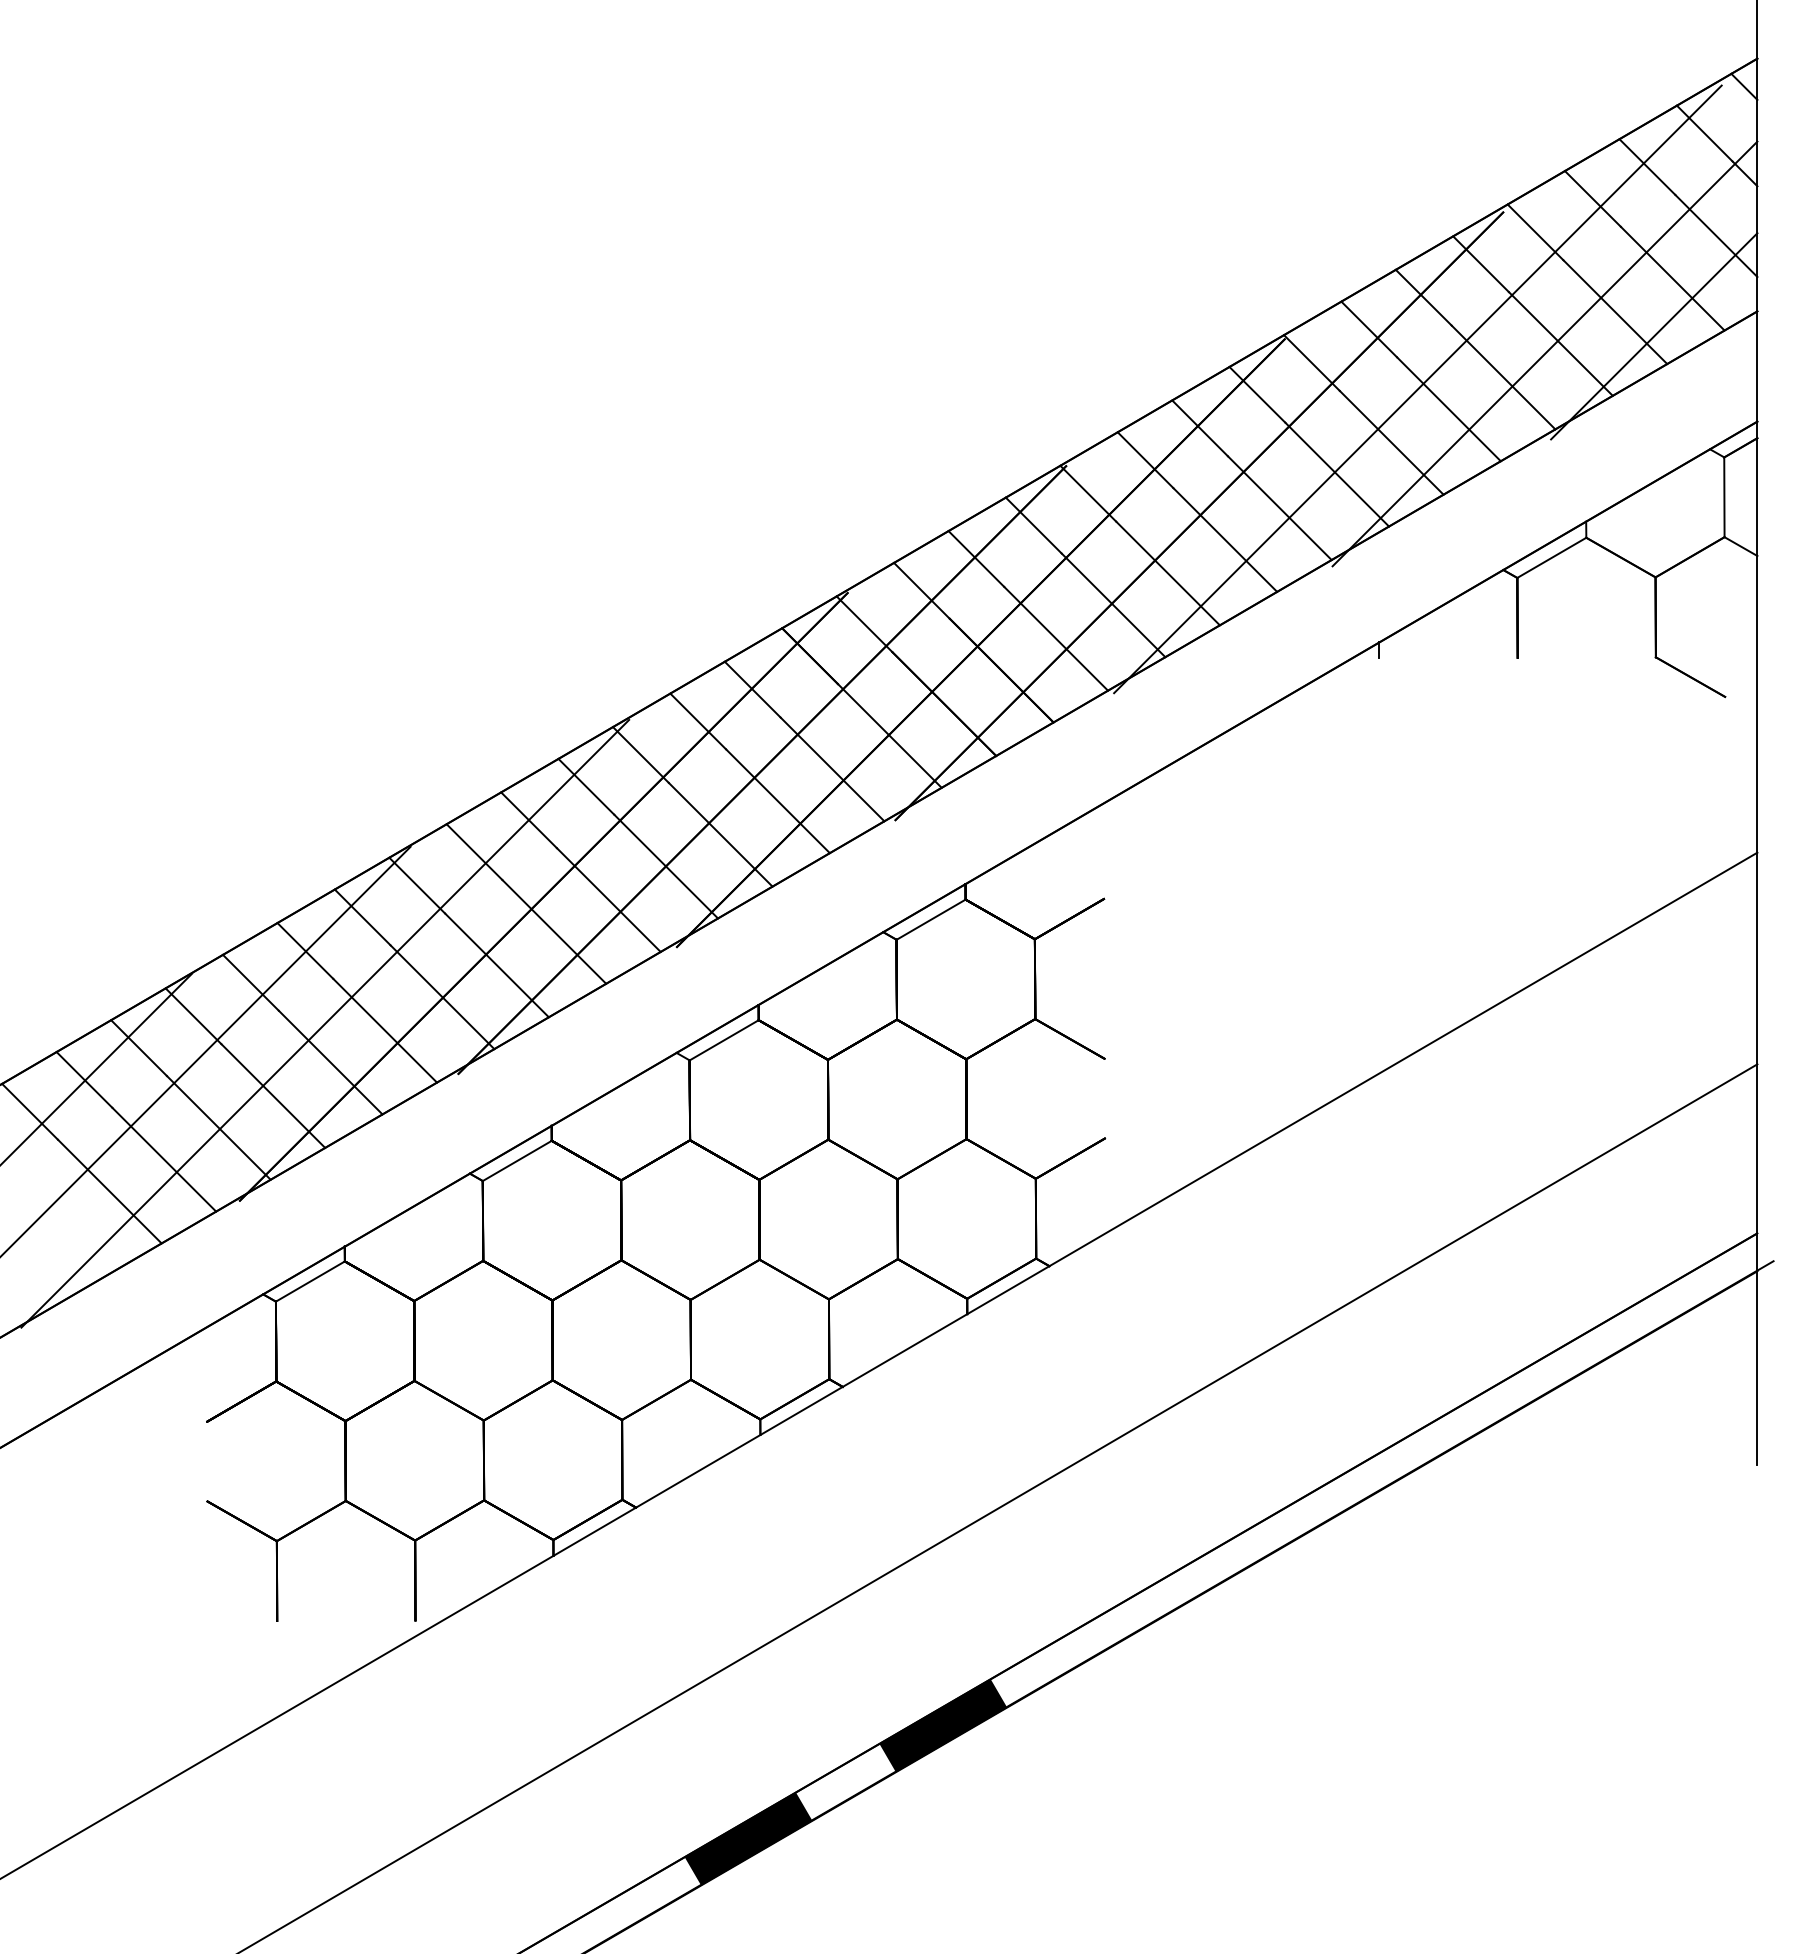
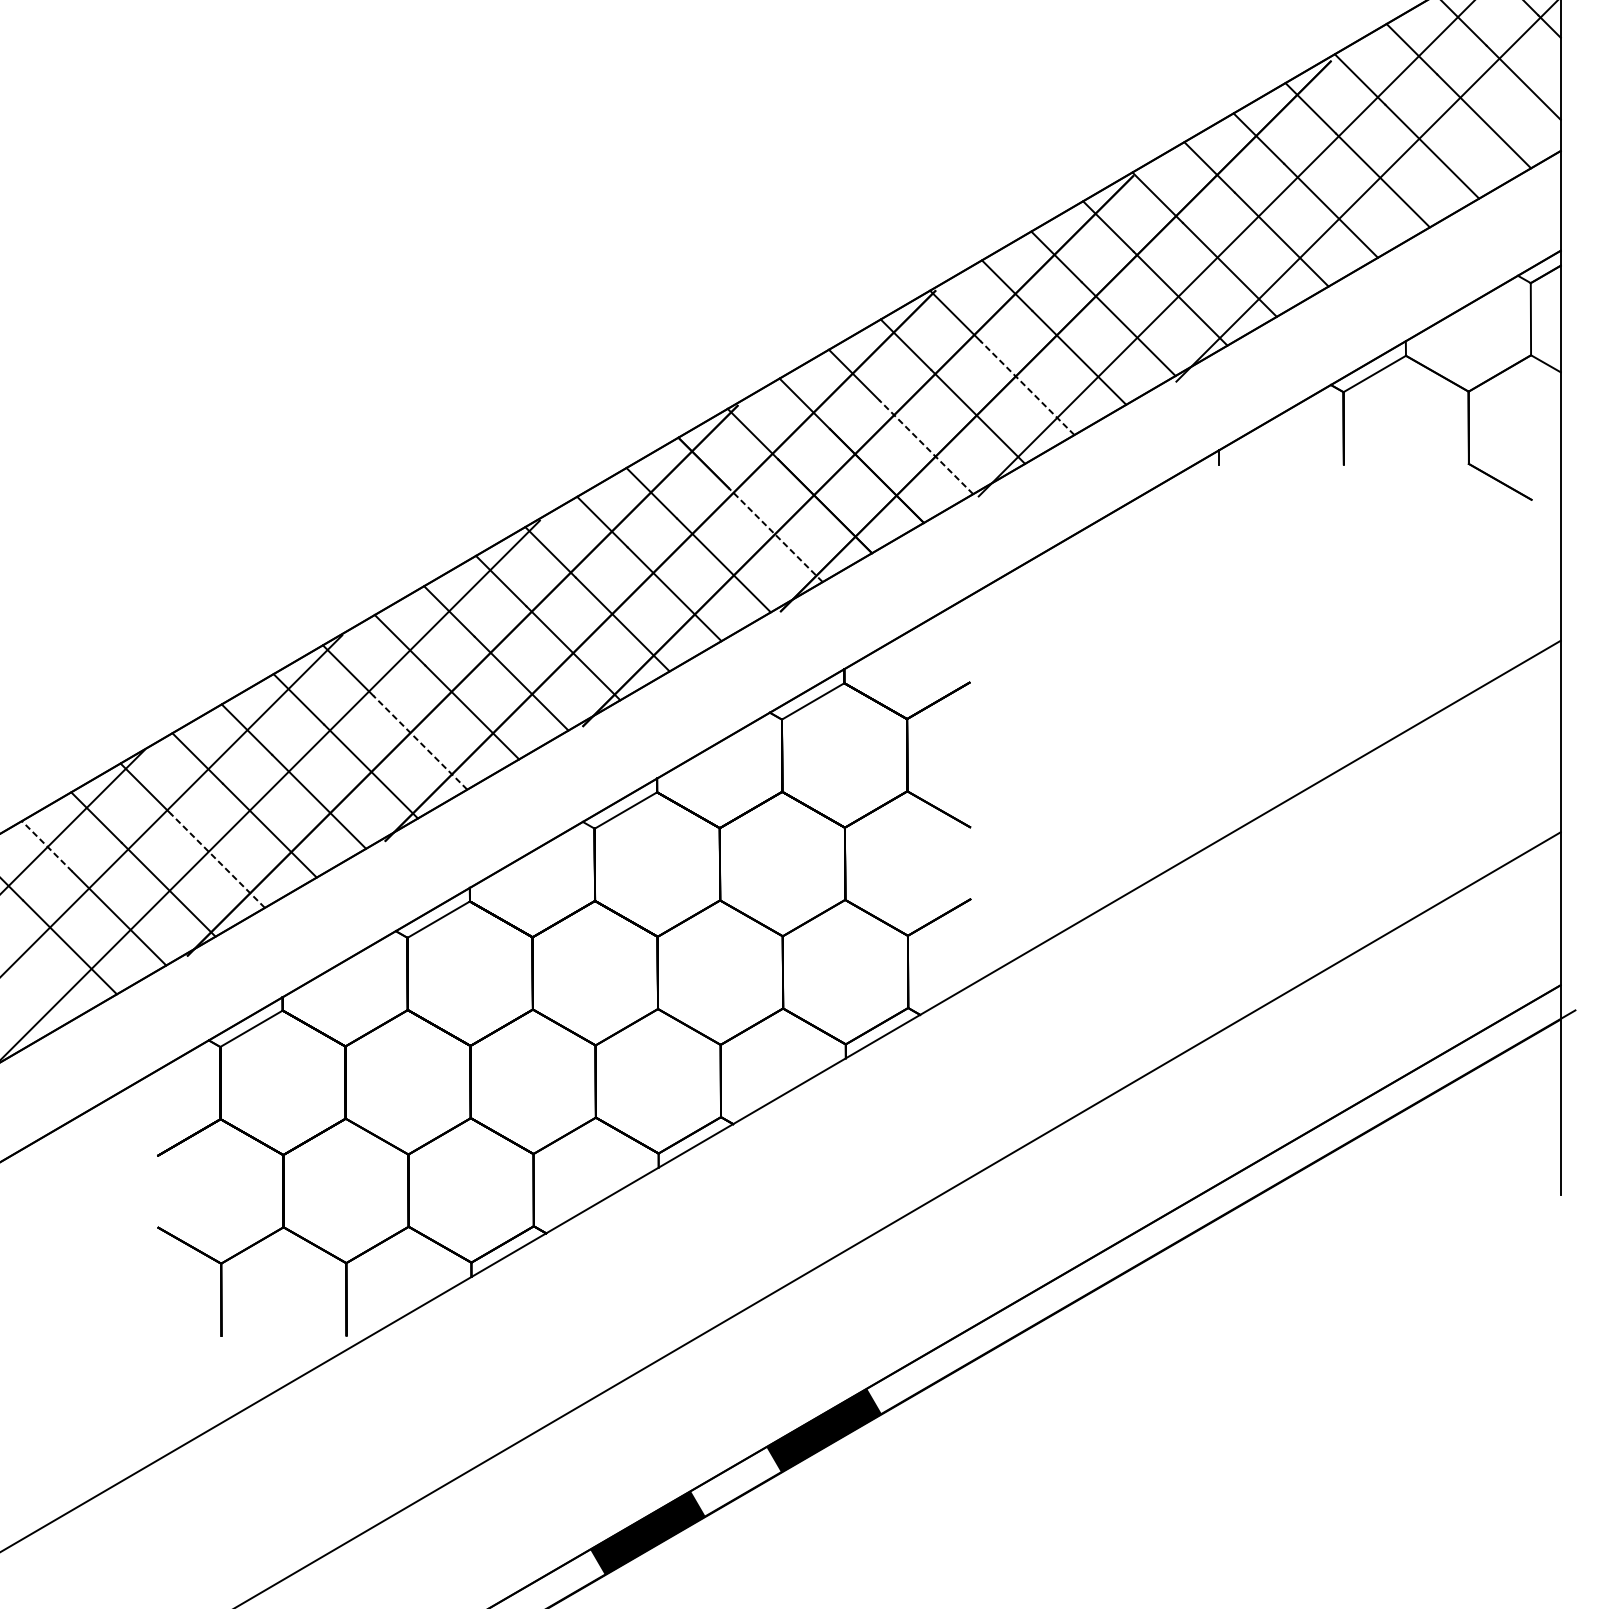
line: (1654, 336) -> (1467, 173), removed
line: (1167, 573) -> (1027, 388), solid -> dashed
line: (1055, 638) -> (925, 446), solid -> dashed
line: (889, 735) -> (775, 534), solid -> dashed
line: (496, 965) -> (419, 742), solid -> dashed
line: (84, 1079) -> (47, 845), solid -> dashed
line: (272, 1095) -> (217, 860), solid -> dashed

